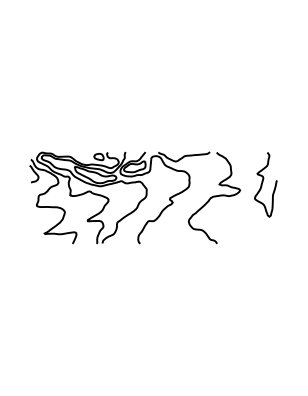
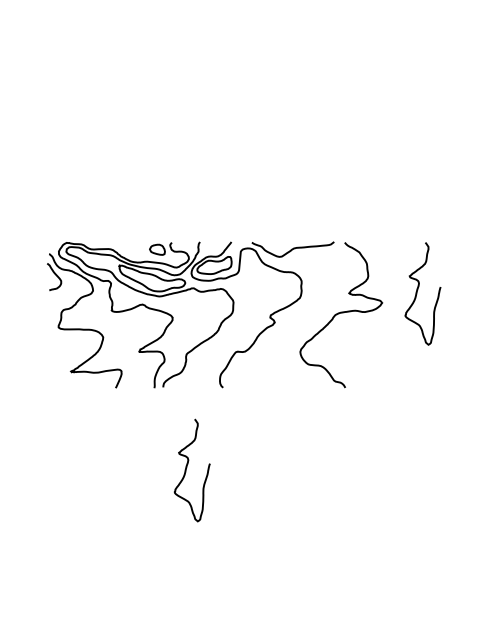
curve: (118, 293) -> (188, 466), added

